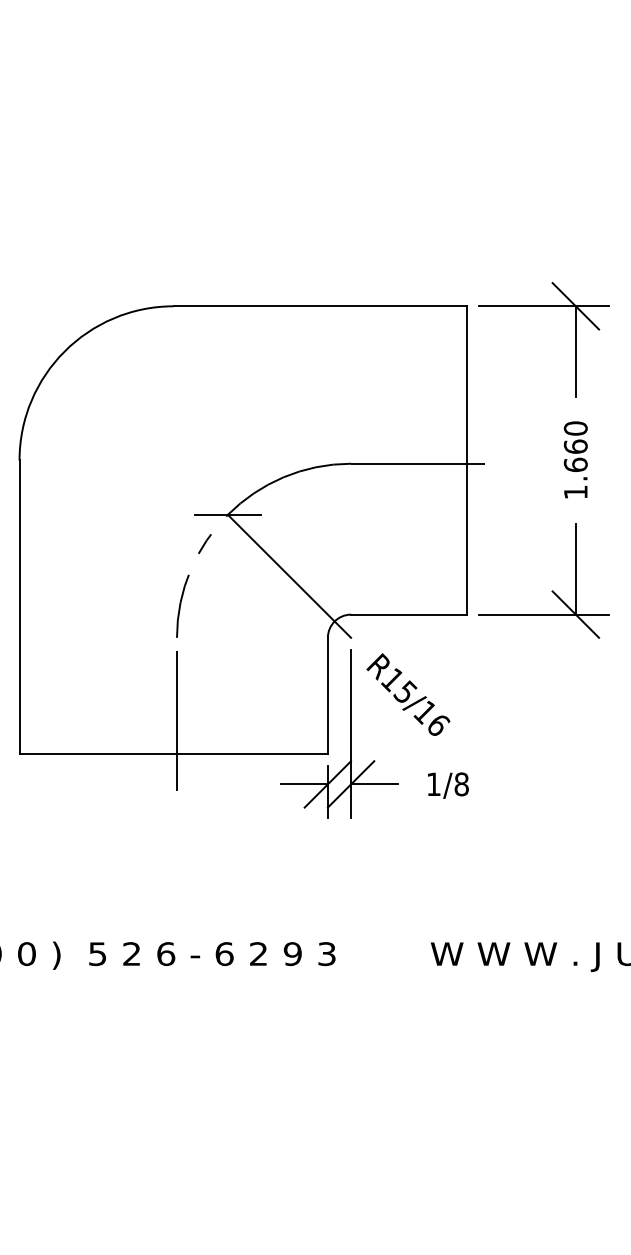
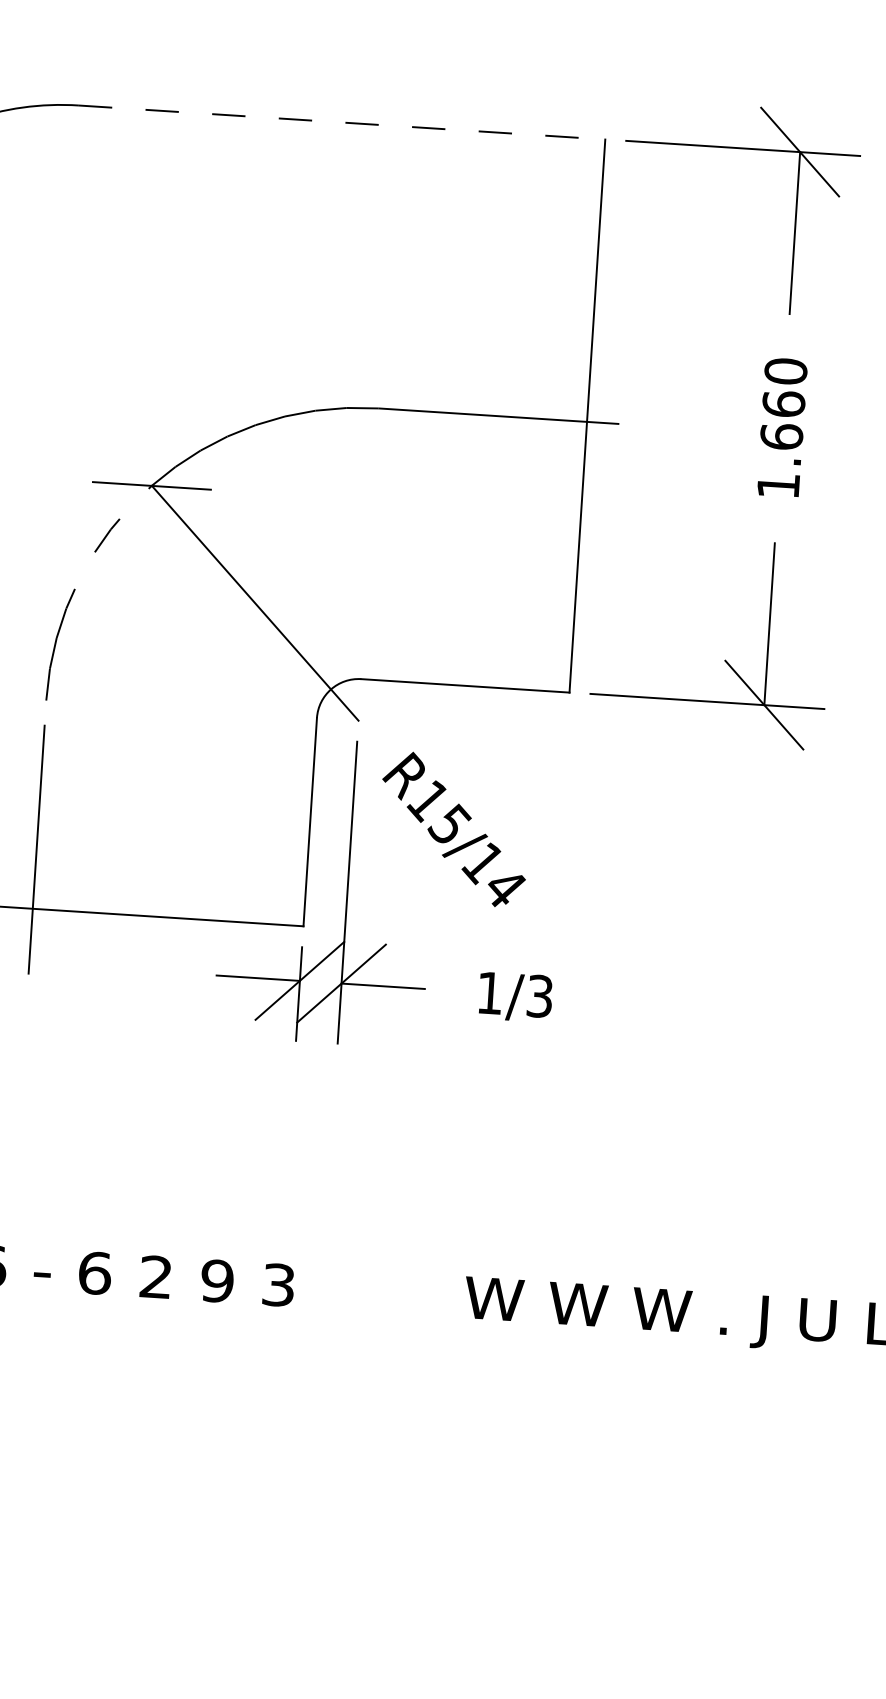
line: (320, 306) -> (342, 122), solid -> dashed
text: (439, 725) -> (506, 888), R15/16 -> R15/14
text: (461, 784) -> (539, 996), 1/8 -> 1/3

